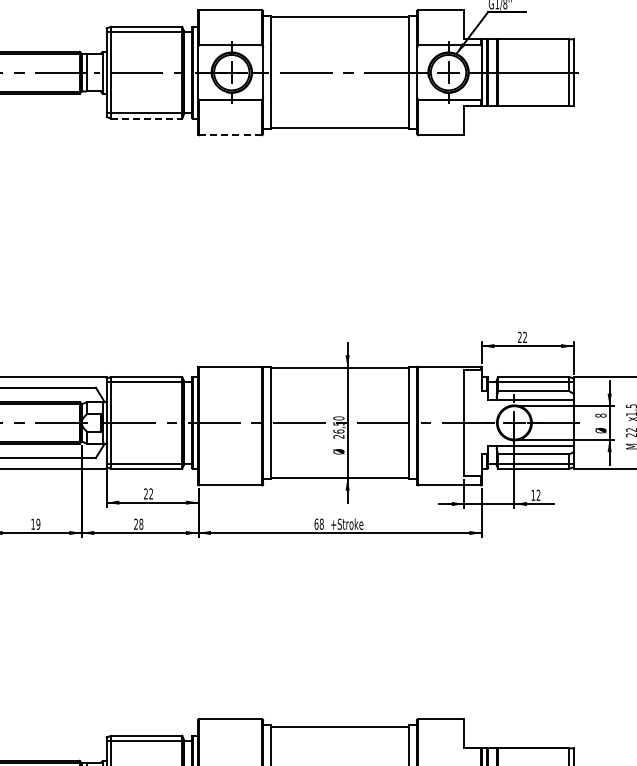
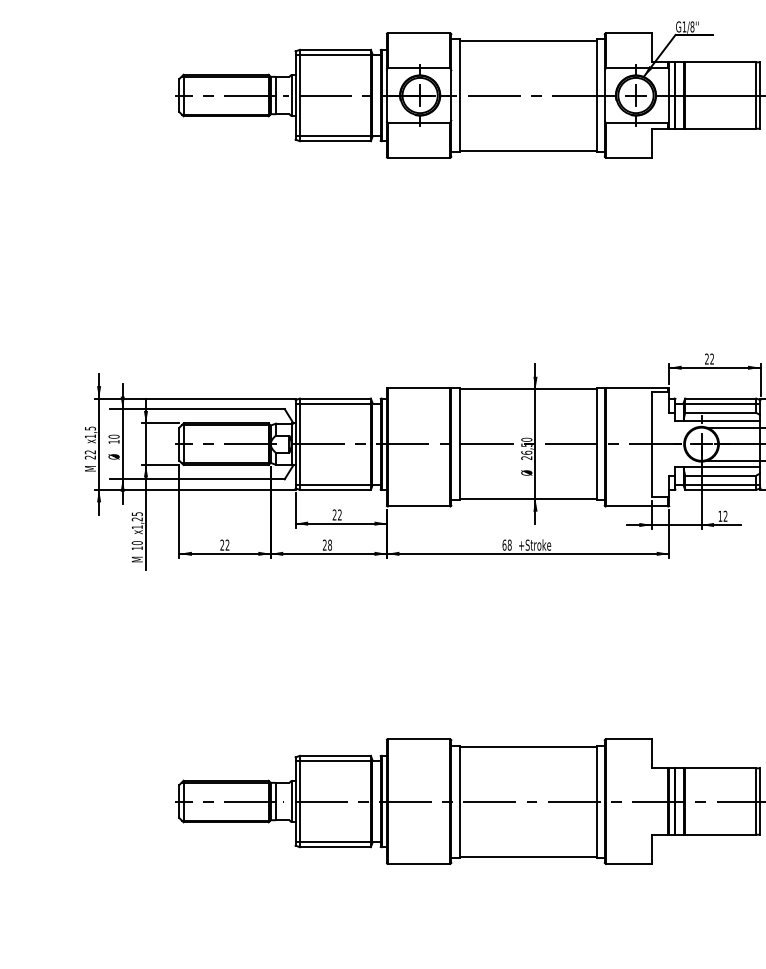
line: (146, 118) -> (335, 141), dashed -> solid
line: (231, 134) -> (419, 157), dashed -> solid
text: (35, 523) -> (224, 544), 19 -> 22

